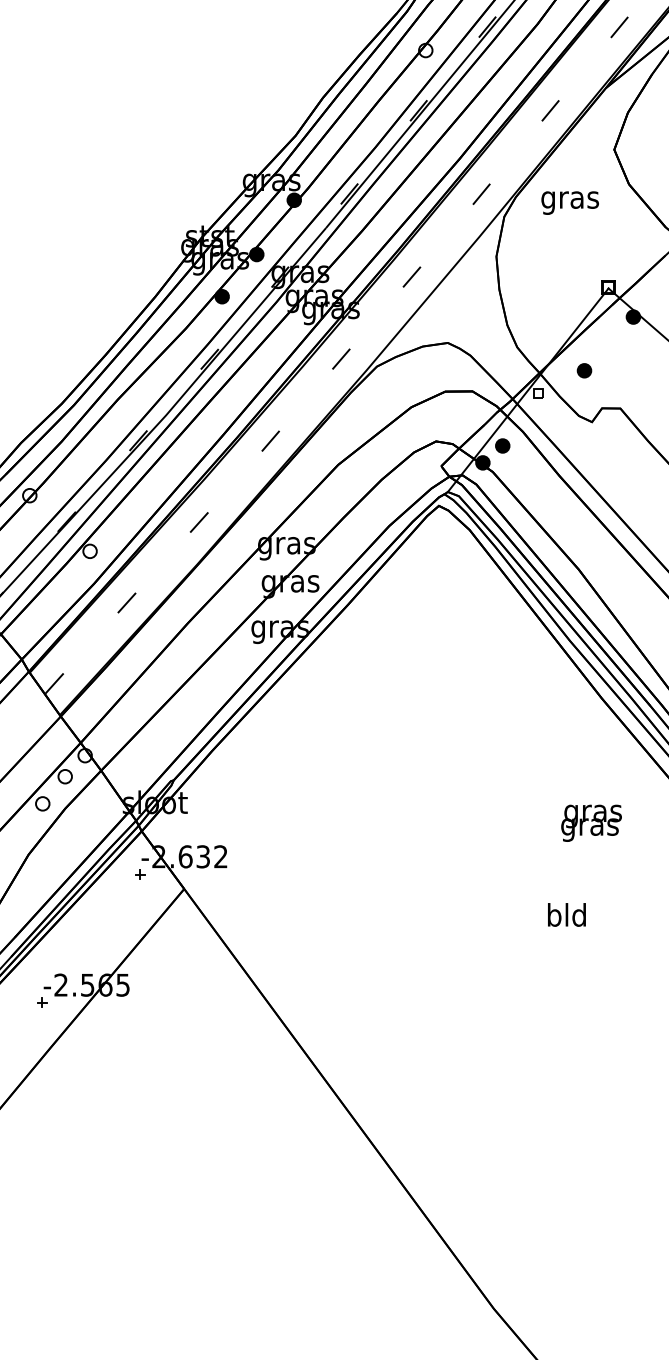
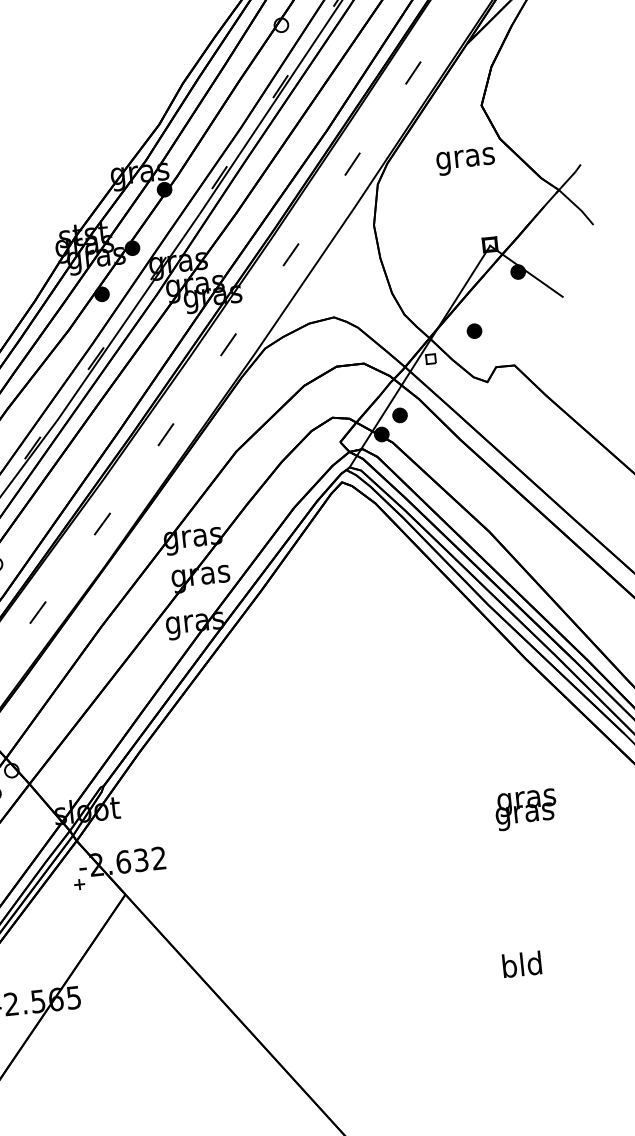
text: (569, 202) -> (465, 160), moved
text: (591, 822) -> (525, 808), moved
text: (566, 914) -> (521, 964), moved

